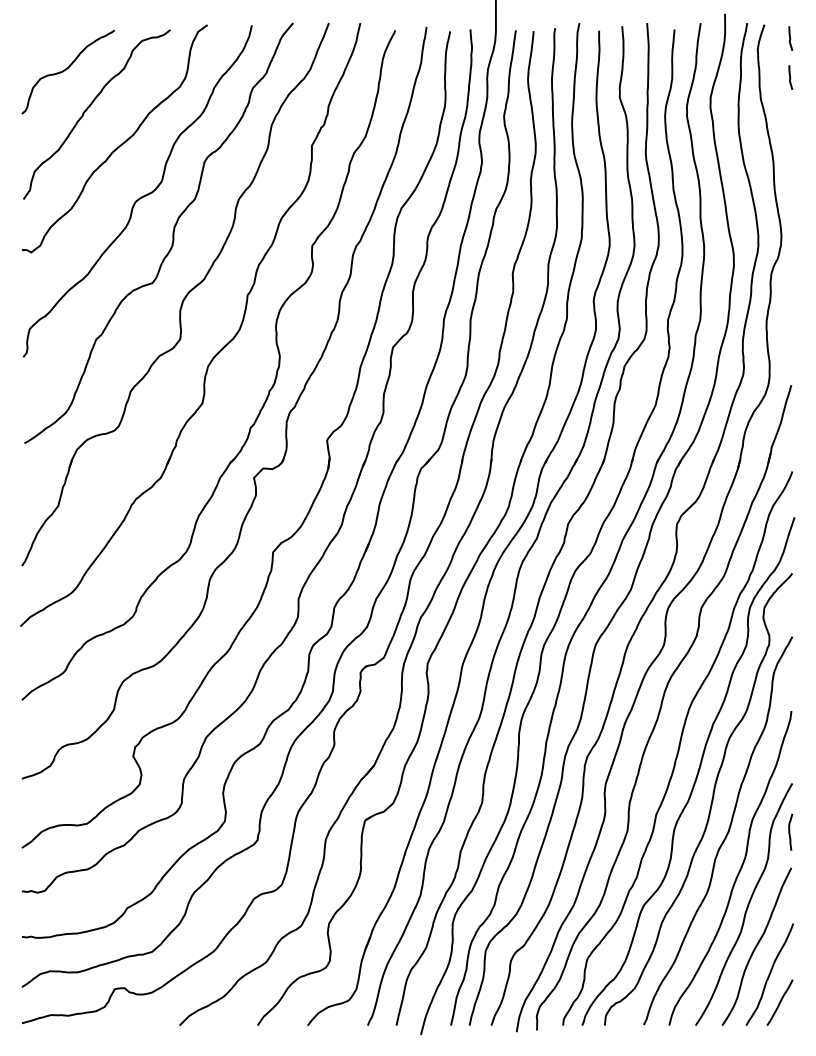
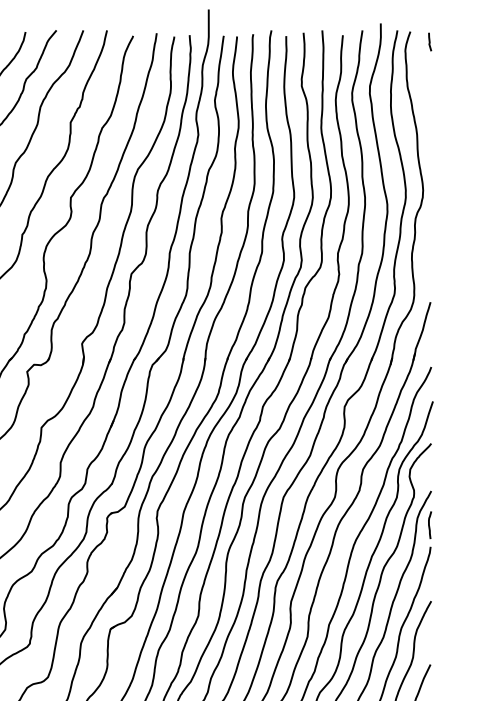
line: (790, 77) -> (429, 71), removed
curve: (790, 831) -> (429, 524), moved

